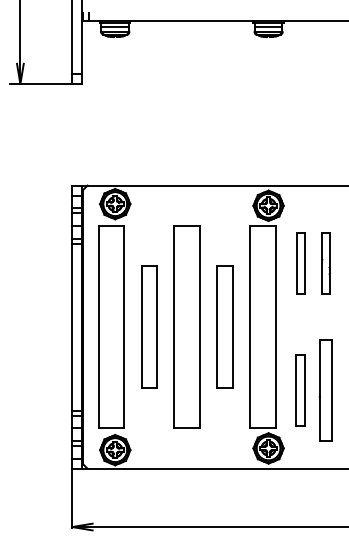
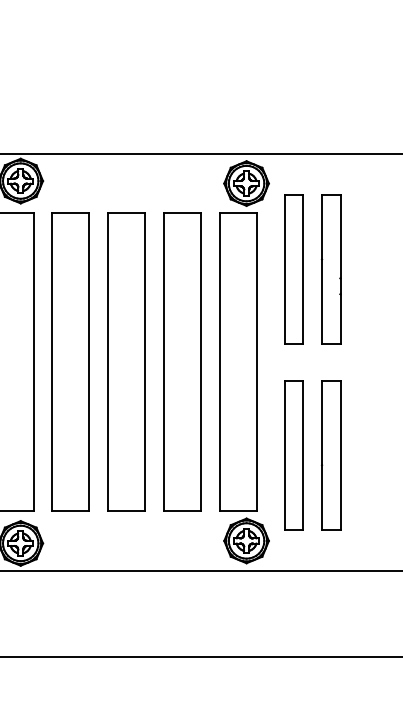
part: (300, 263) -> (293, 268), size x1.67
part: (325, 263) -> (330, 268), size x1.67
part: (149, 326) -> (71, 361), size x1.67
part: (224, 326) -> (181, 361), size x1.67
part: (300, 390) -> (293, 455), size x1.43

